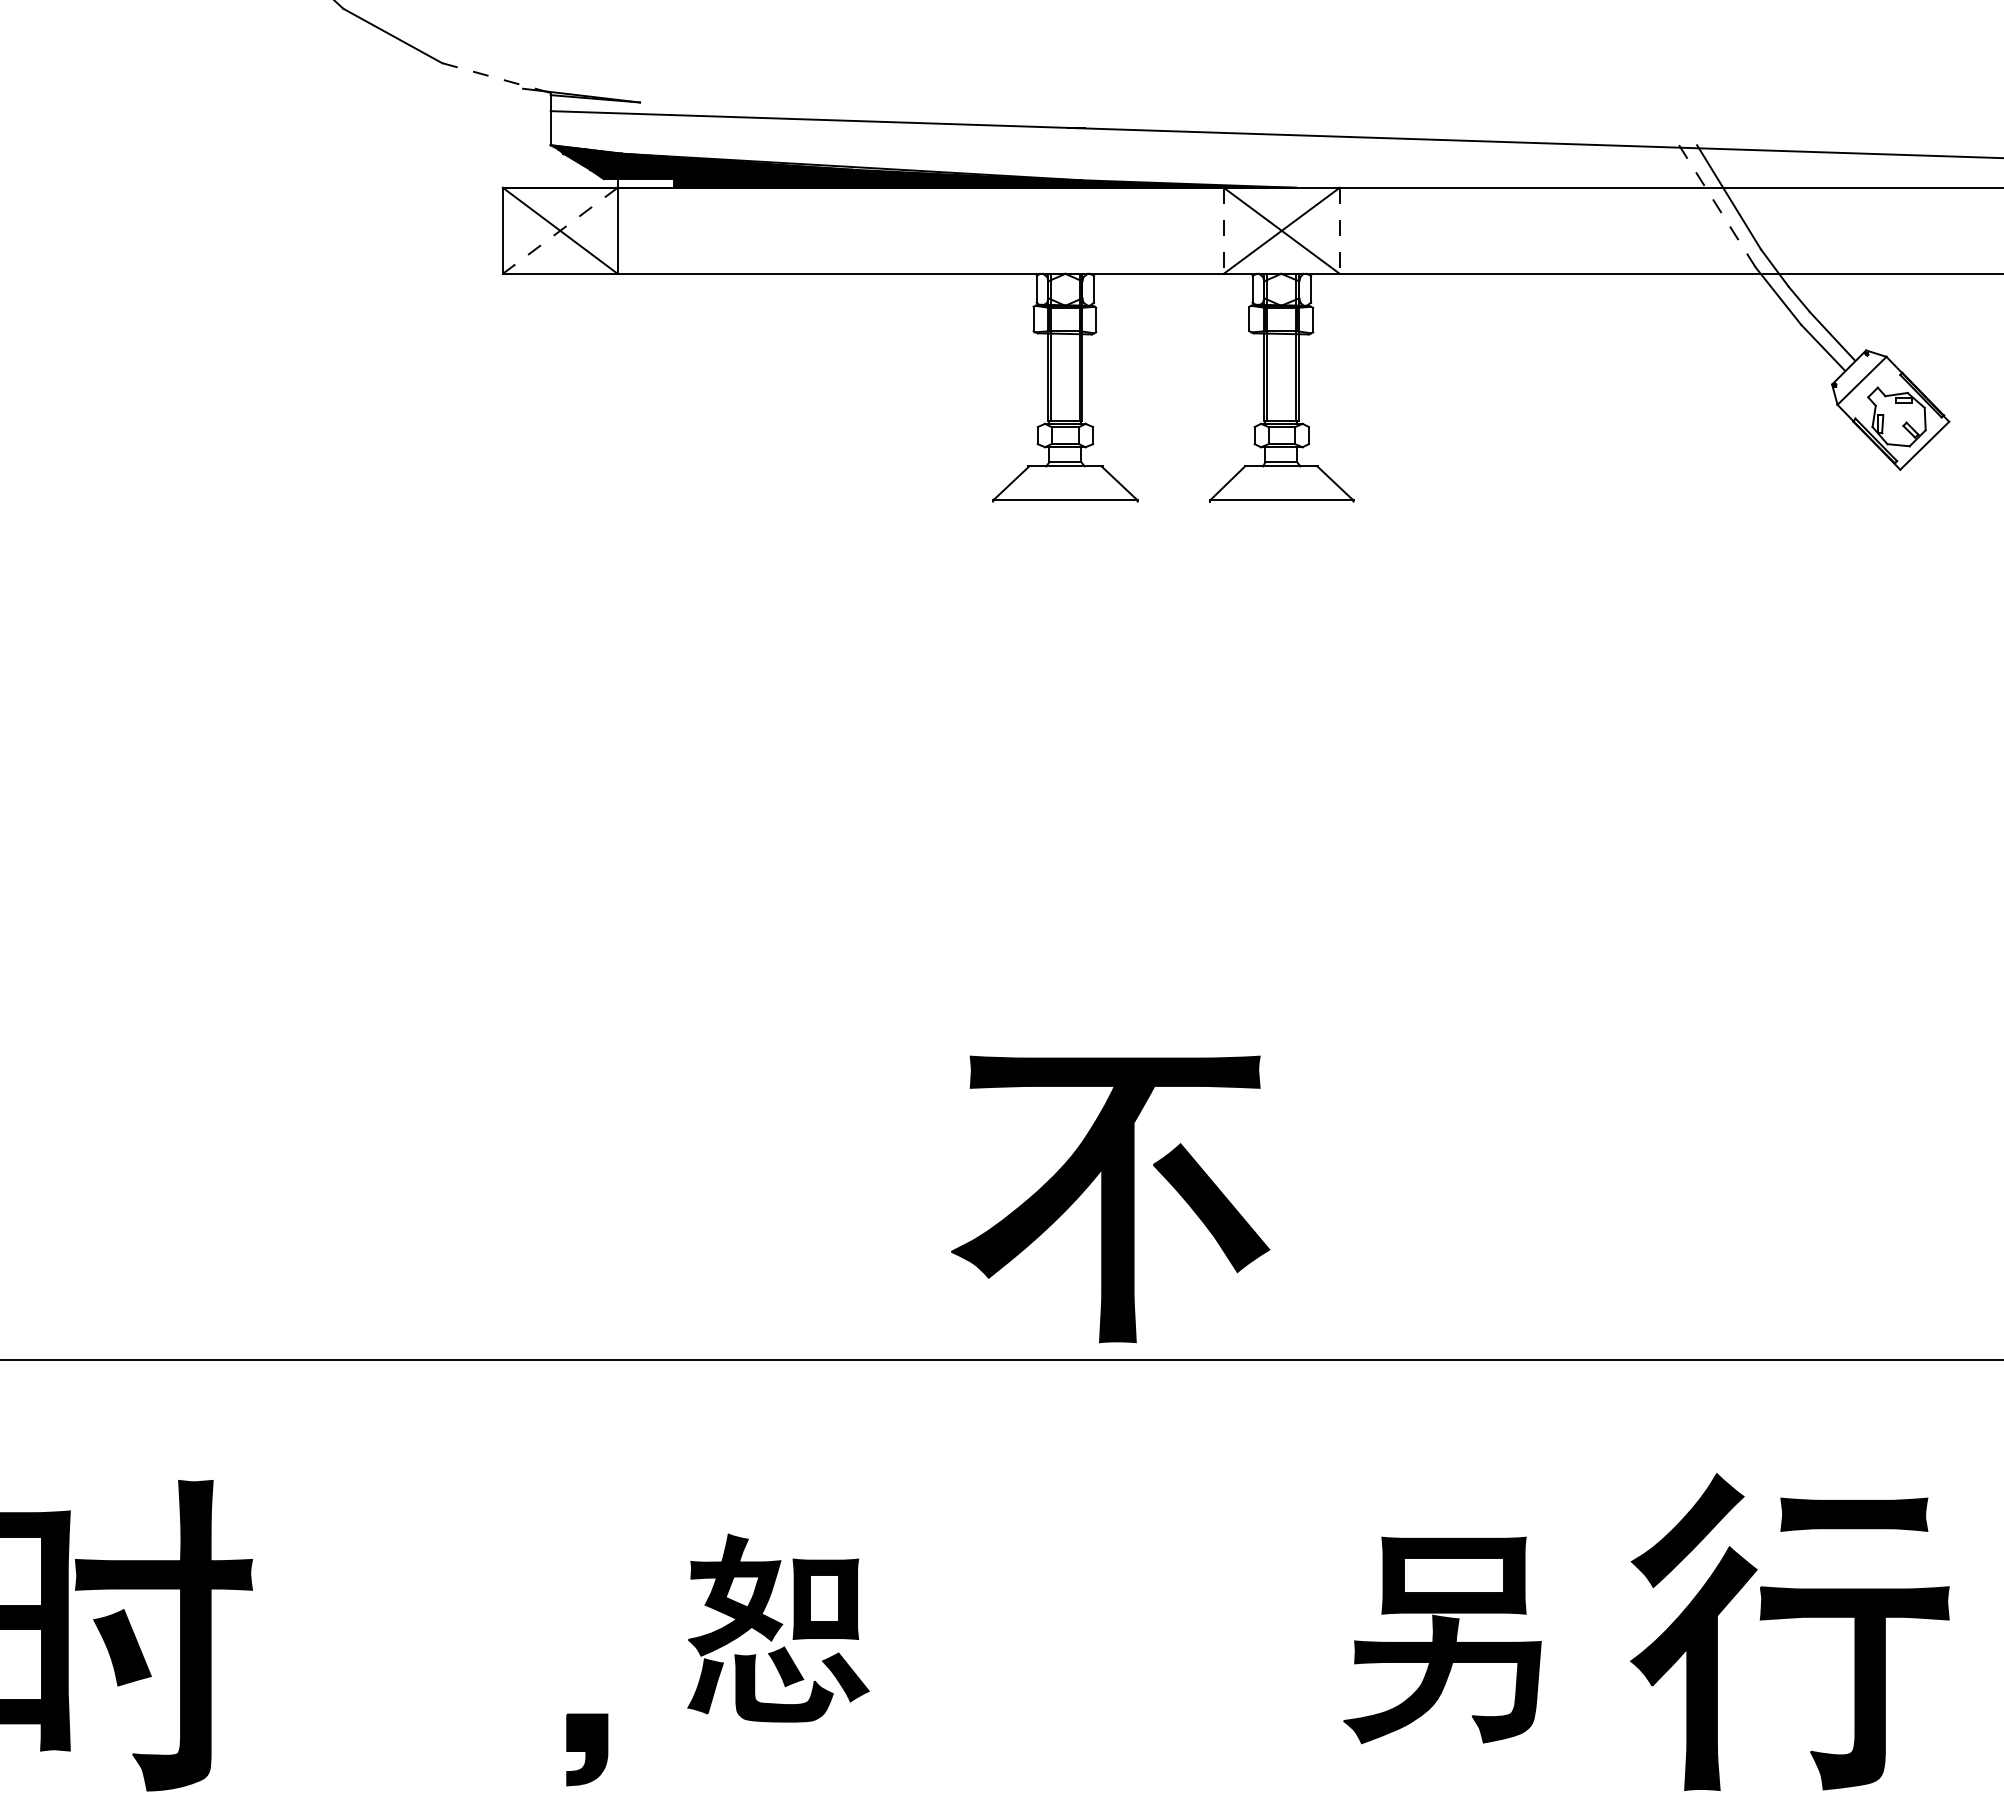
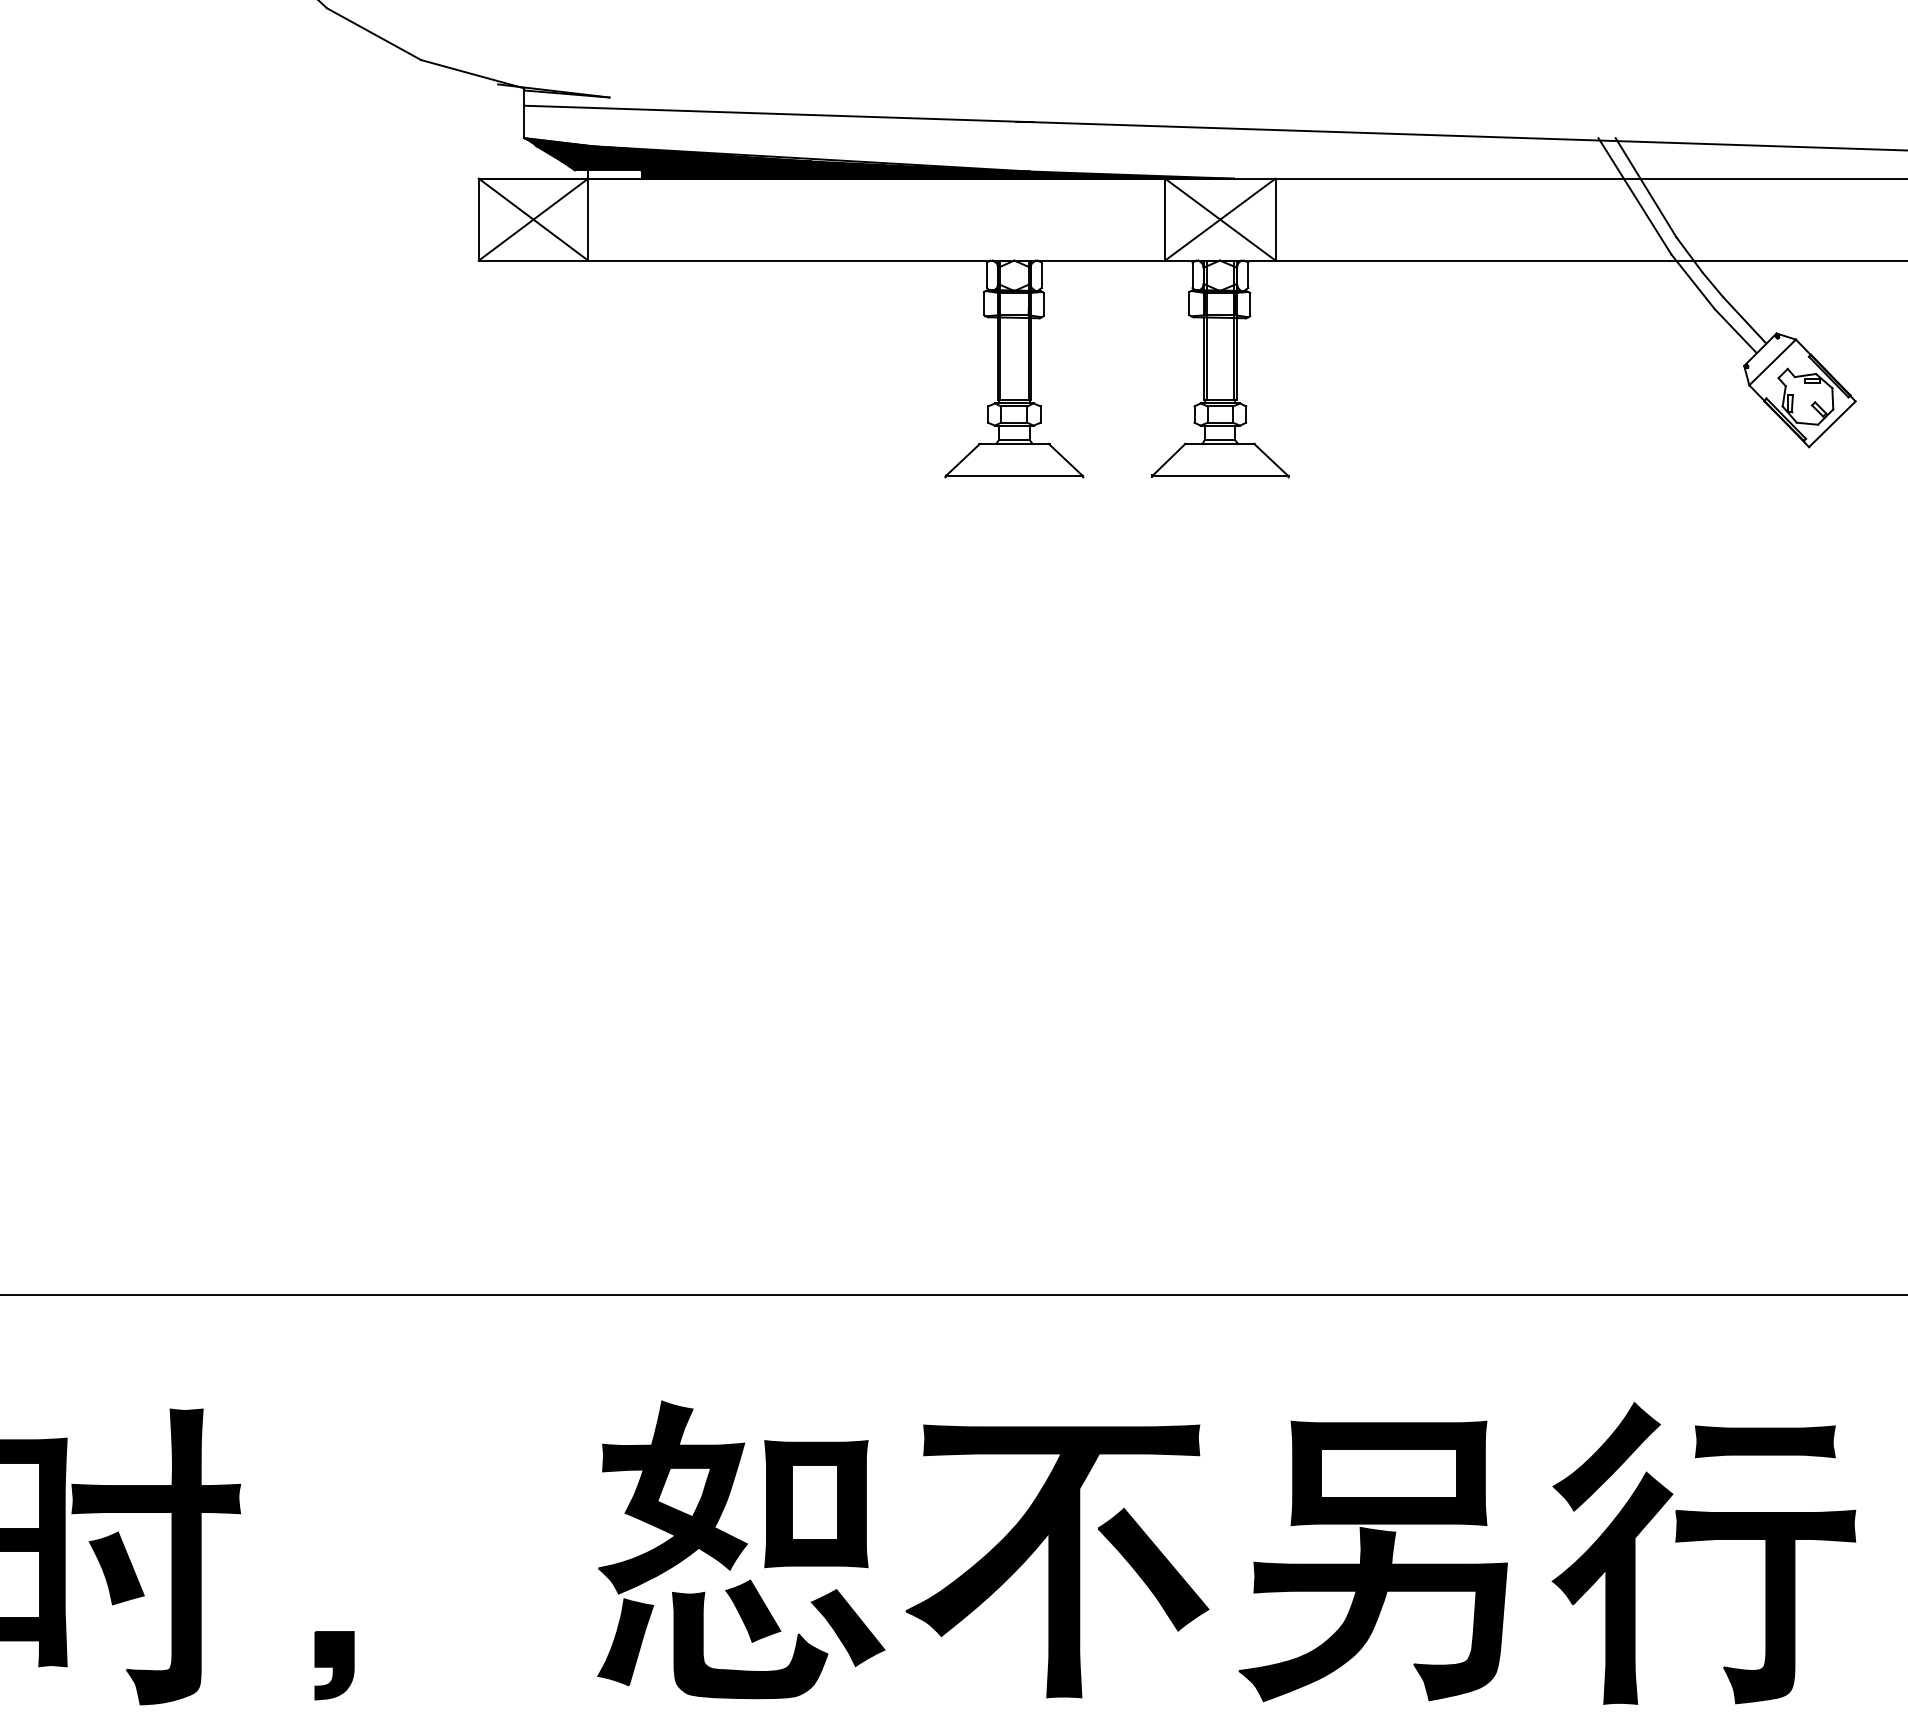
line: (496, 78) -> (472, 74), dashed -> solid
line: (1717, 206) -> (1635, 196), dashed -> solid
line: (560, 230) -> (533, 219), dashed -> solid
line: (1223, 231) -> (1164, 220), dashed -> solid
line: (1339, 231) -> (1275, 220), dashed -> solid
part: (1110, 1199) -> (1057, 1561), moved
part: (778, 1627) -> (741, 1549), size x1.67
part: (1442, 1640) -> (1373, 1561), size x1.43
part: (587, 1749) -> (334, 1665), moved

